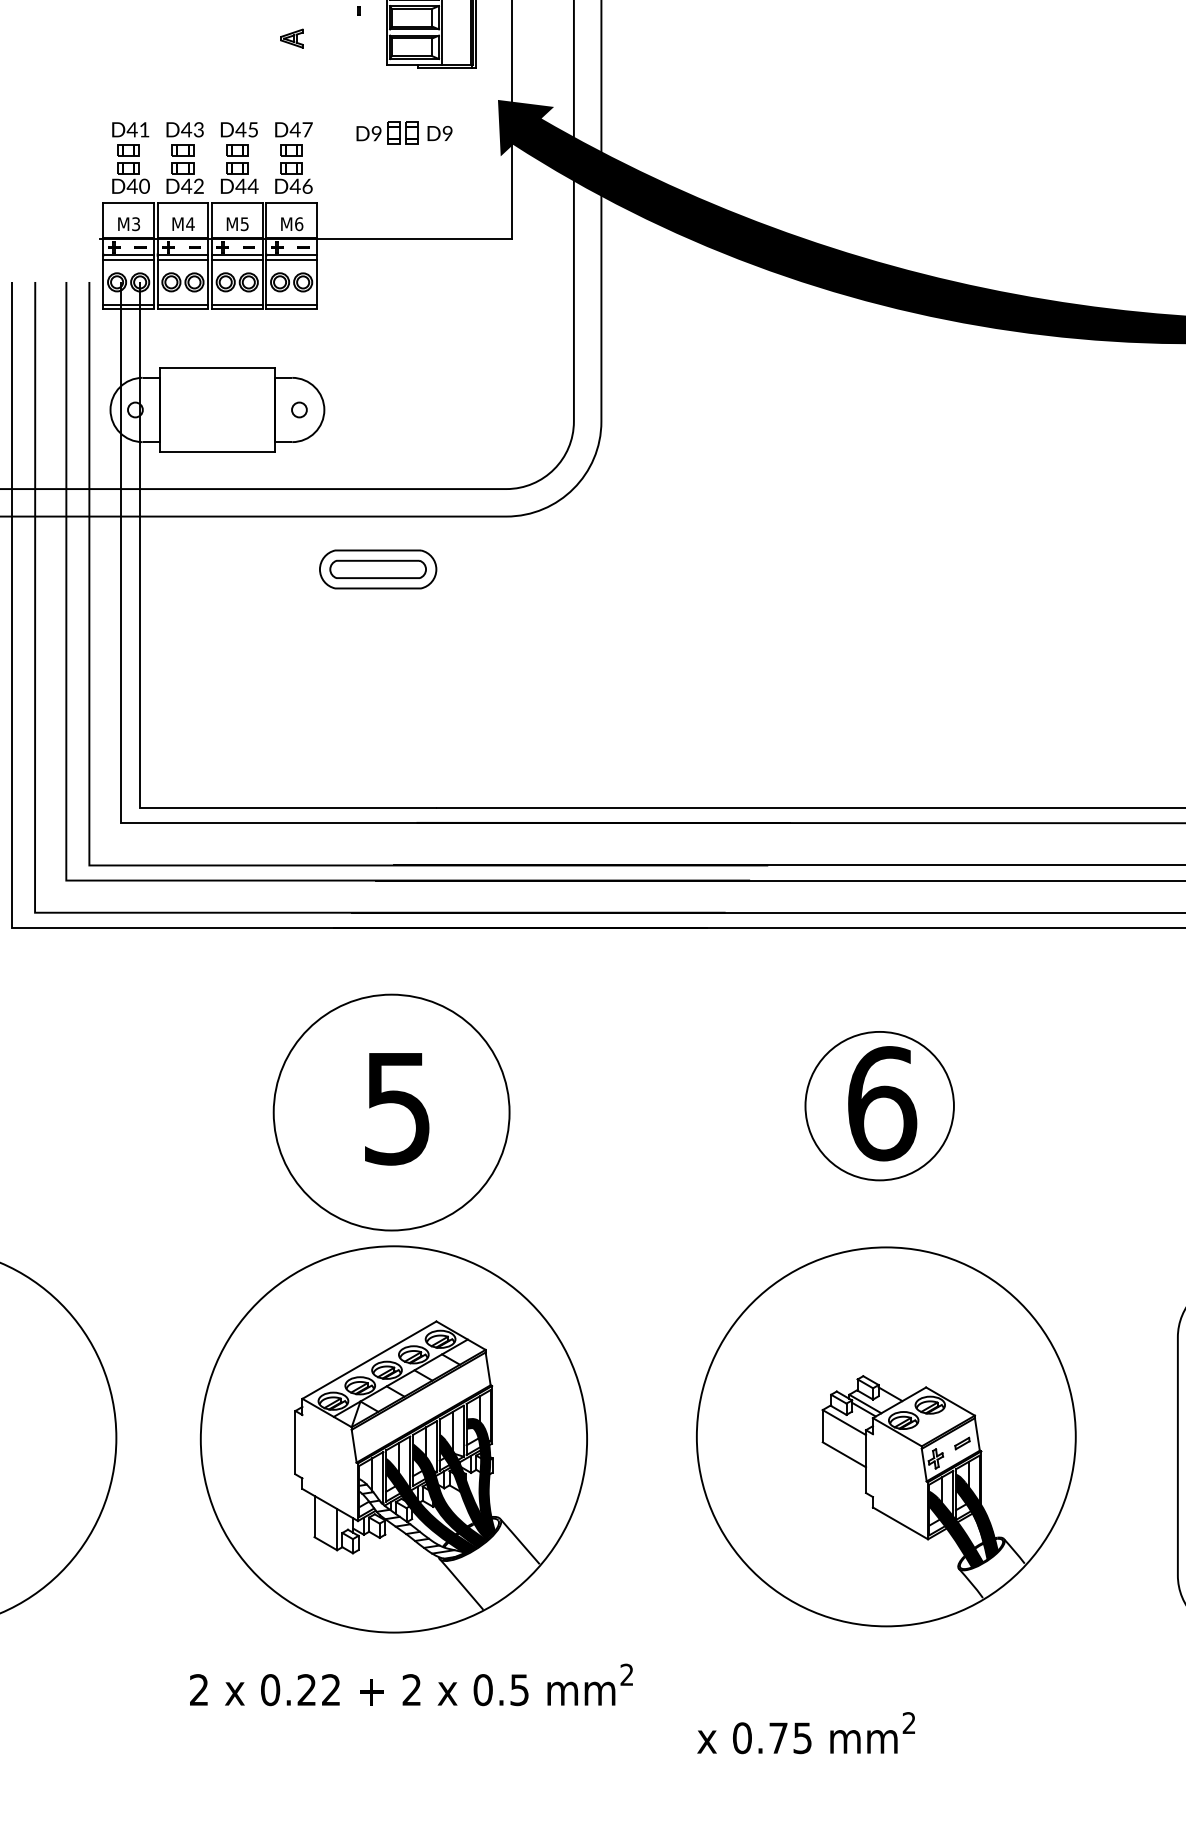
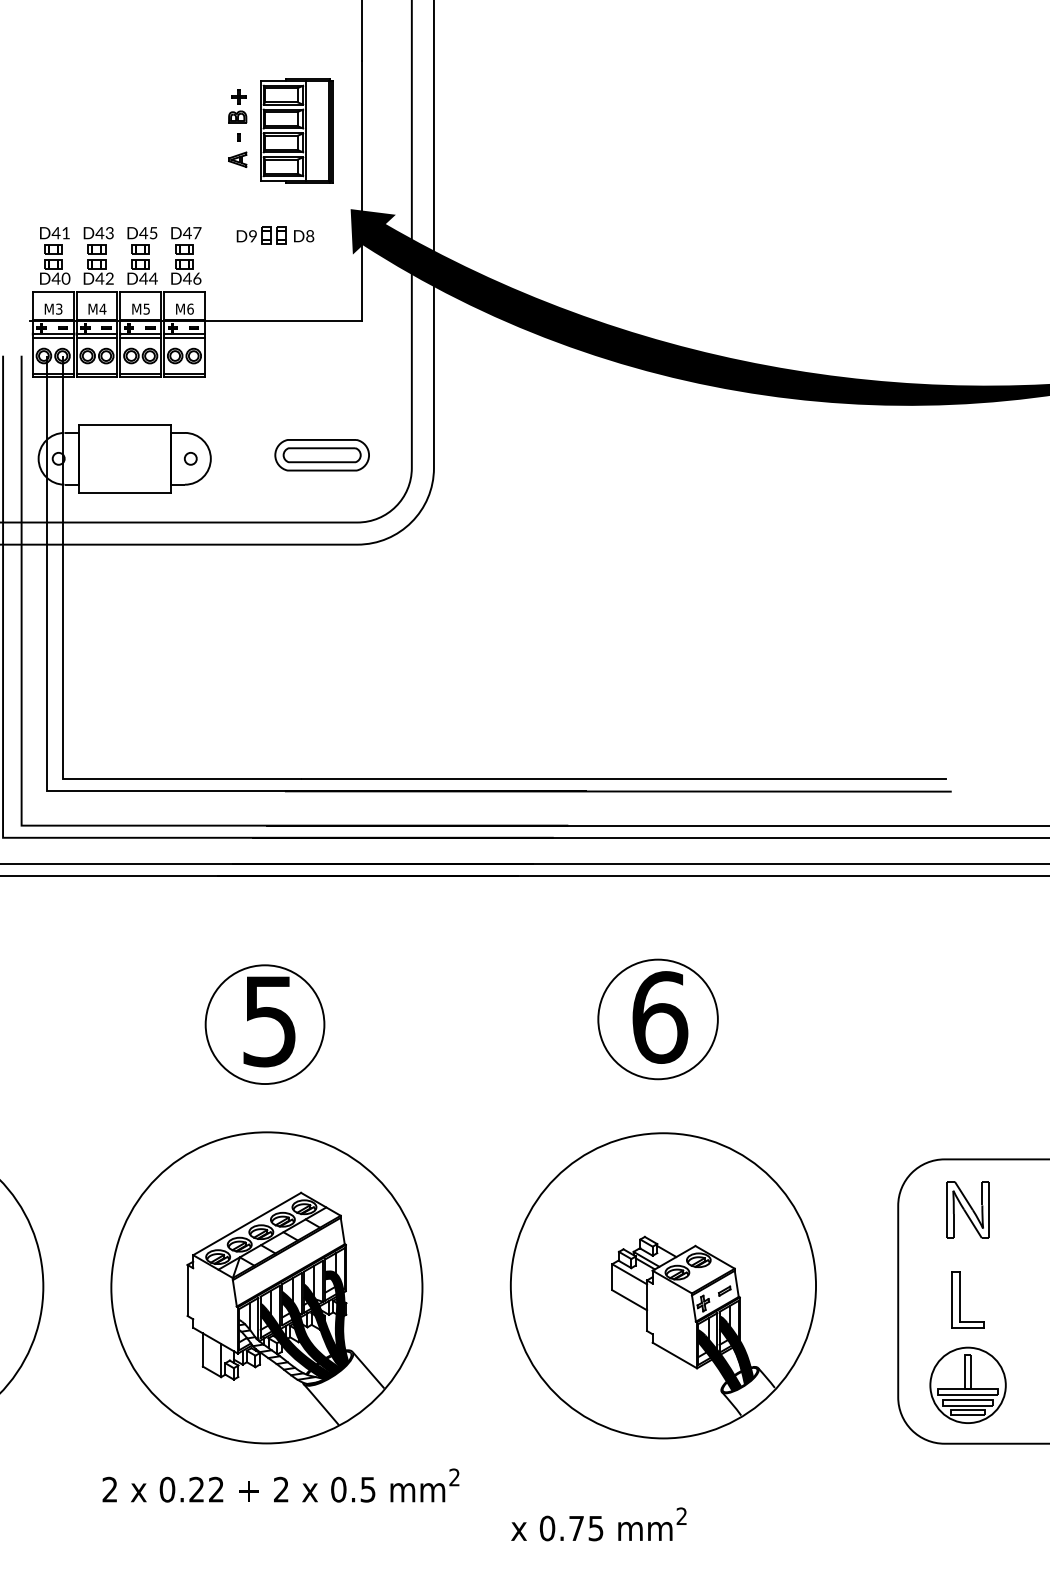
part: (291, 38) -> (237, 159), moved
text: (448, 133) -> (310, 236), D9 -> D8
part: (377, 569) -> (321, 455), moved
circle: (390, 1112) -> (264, 1024), size x0.62

